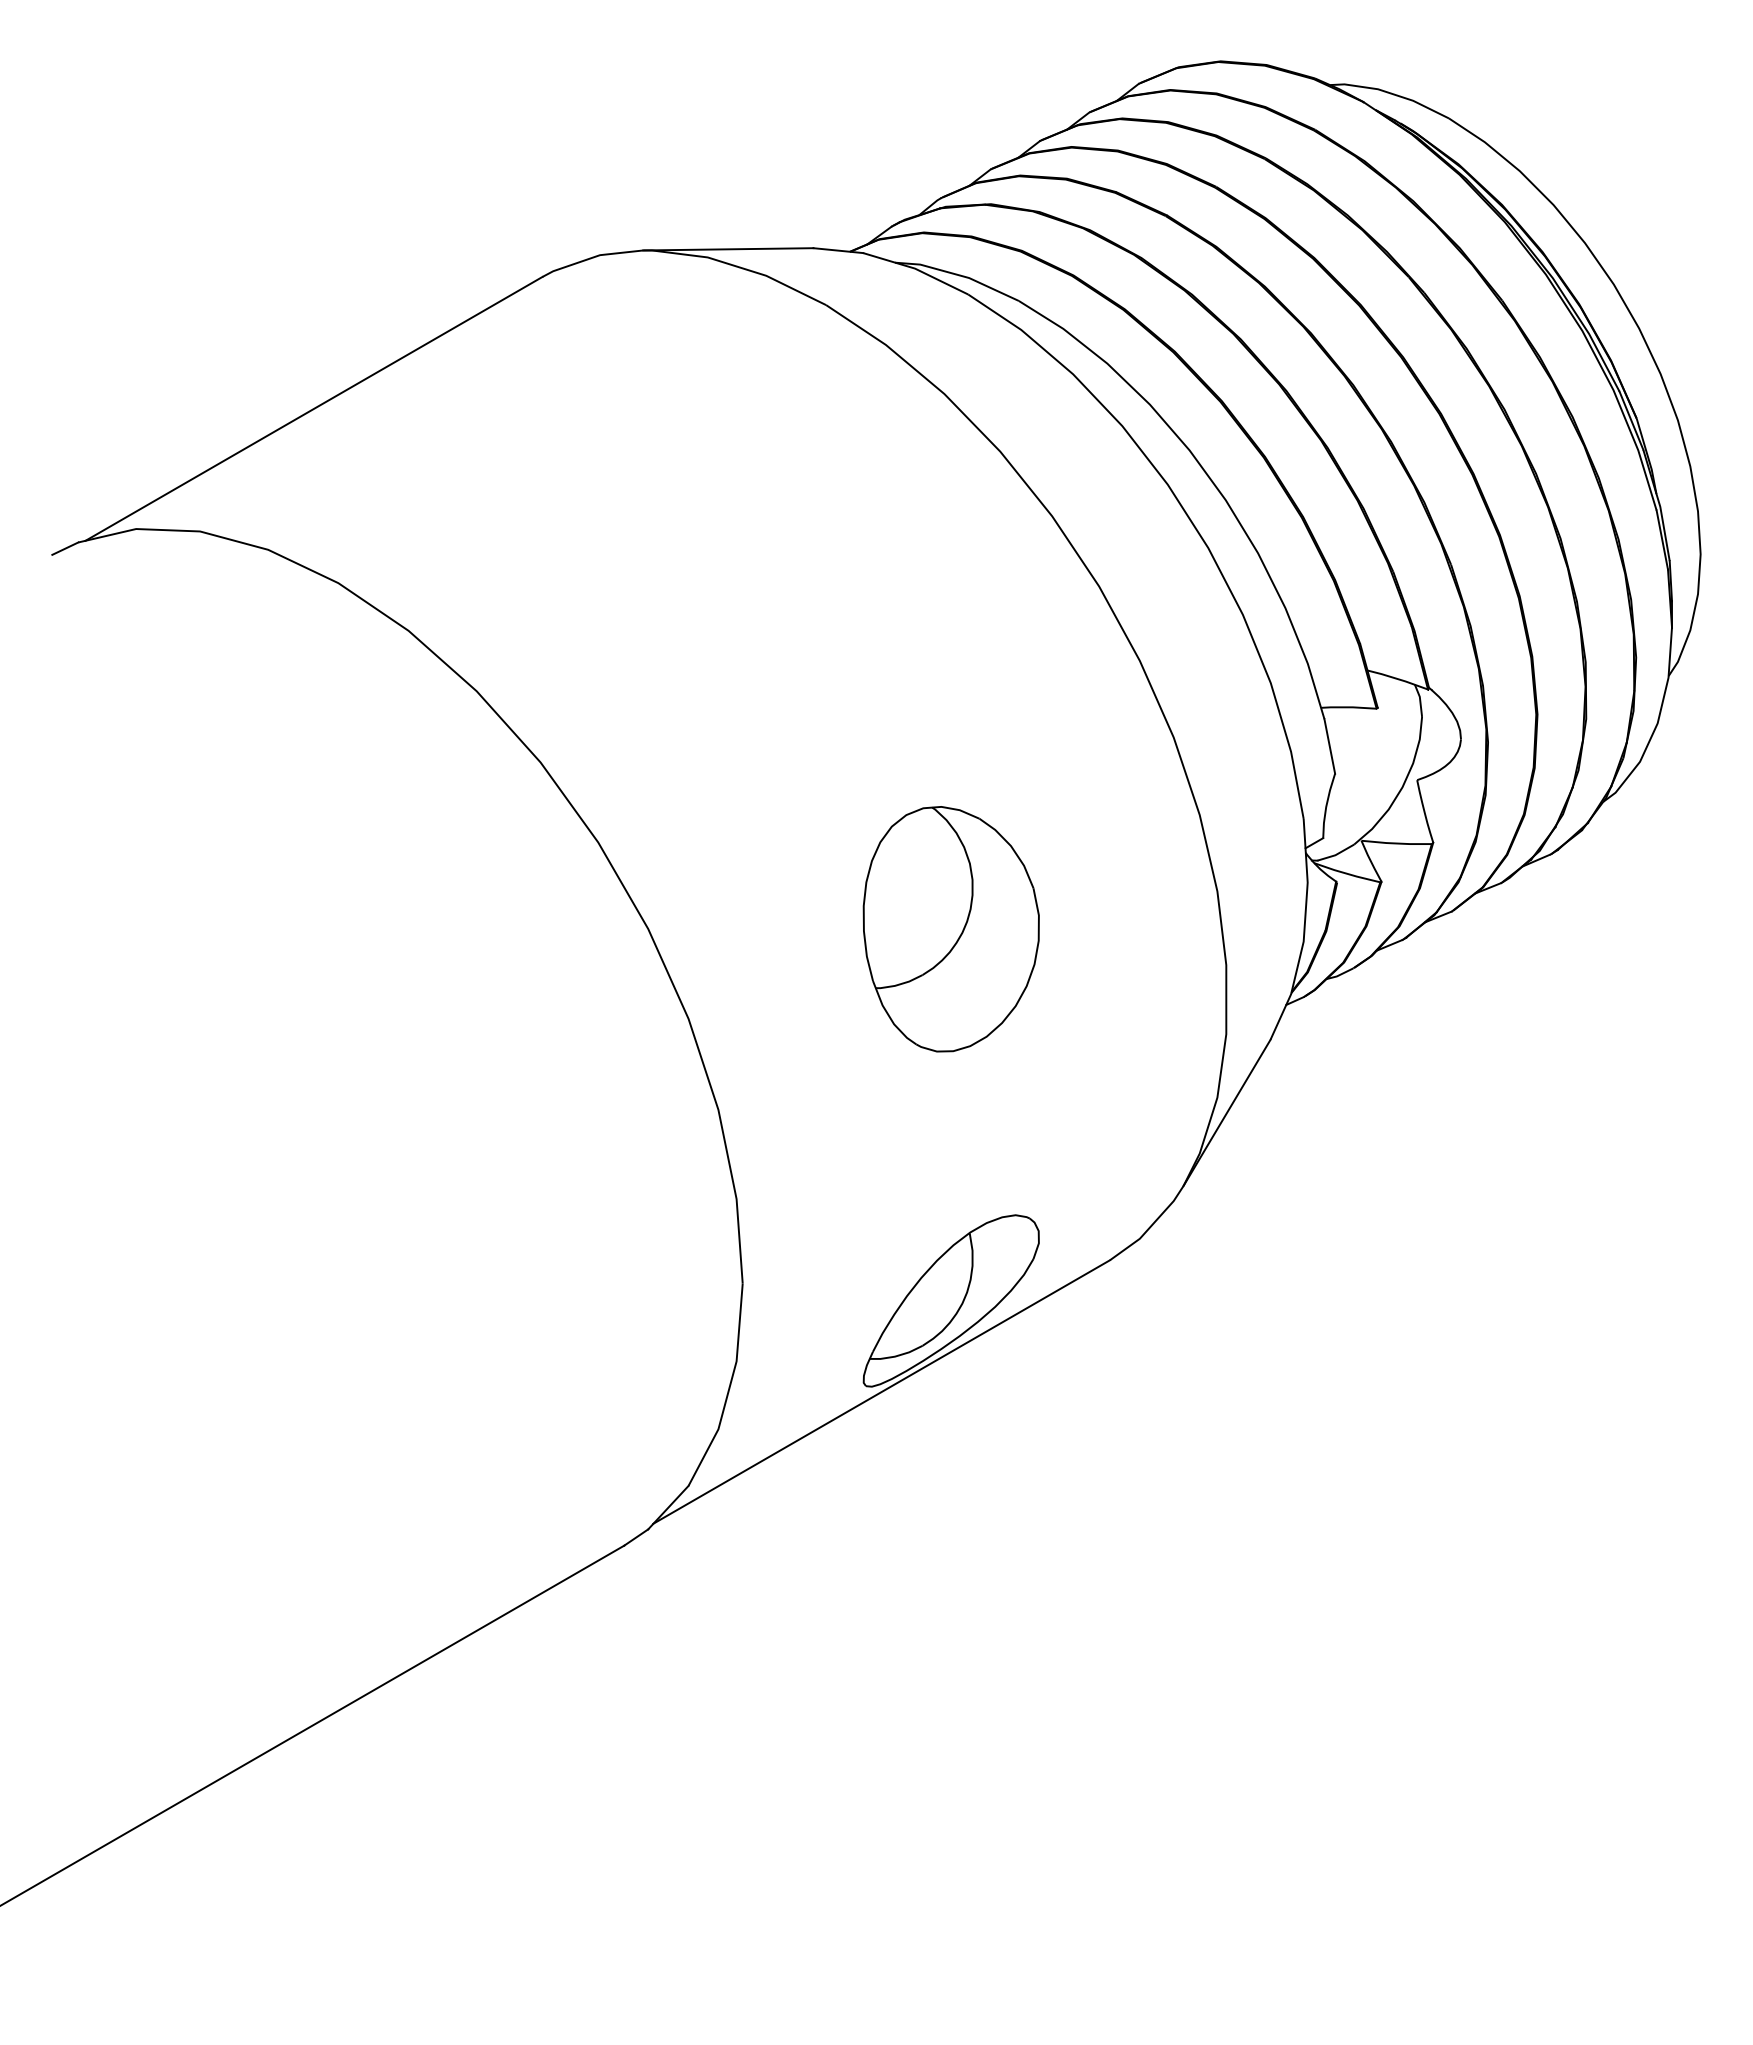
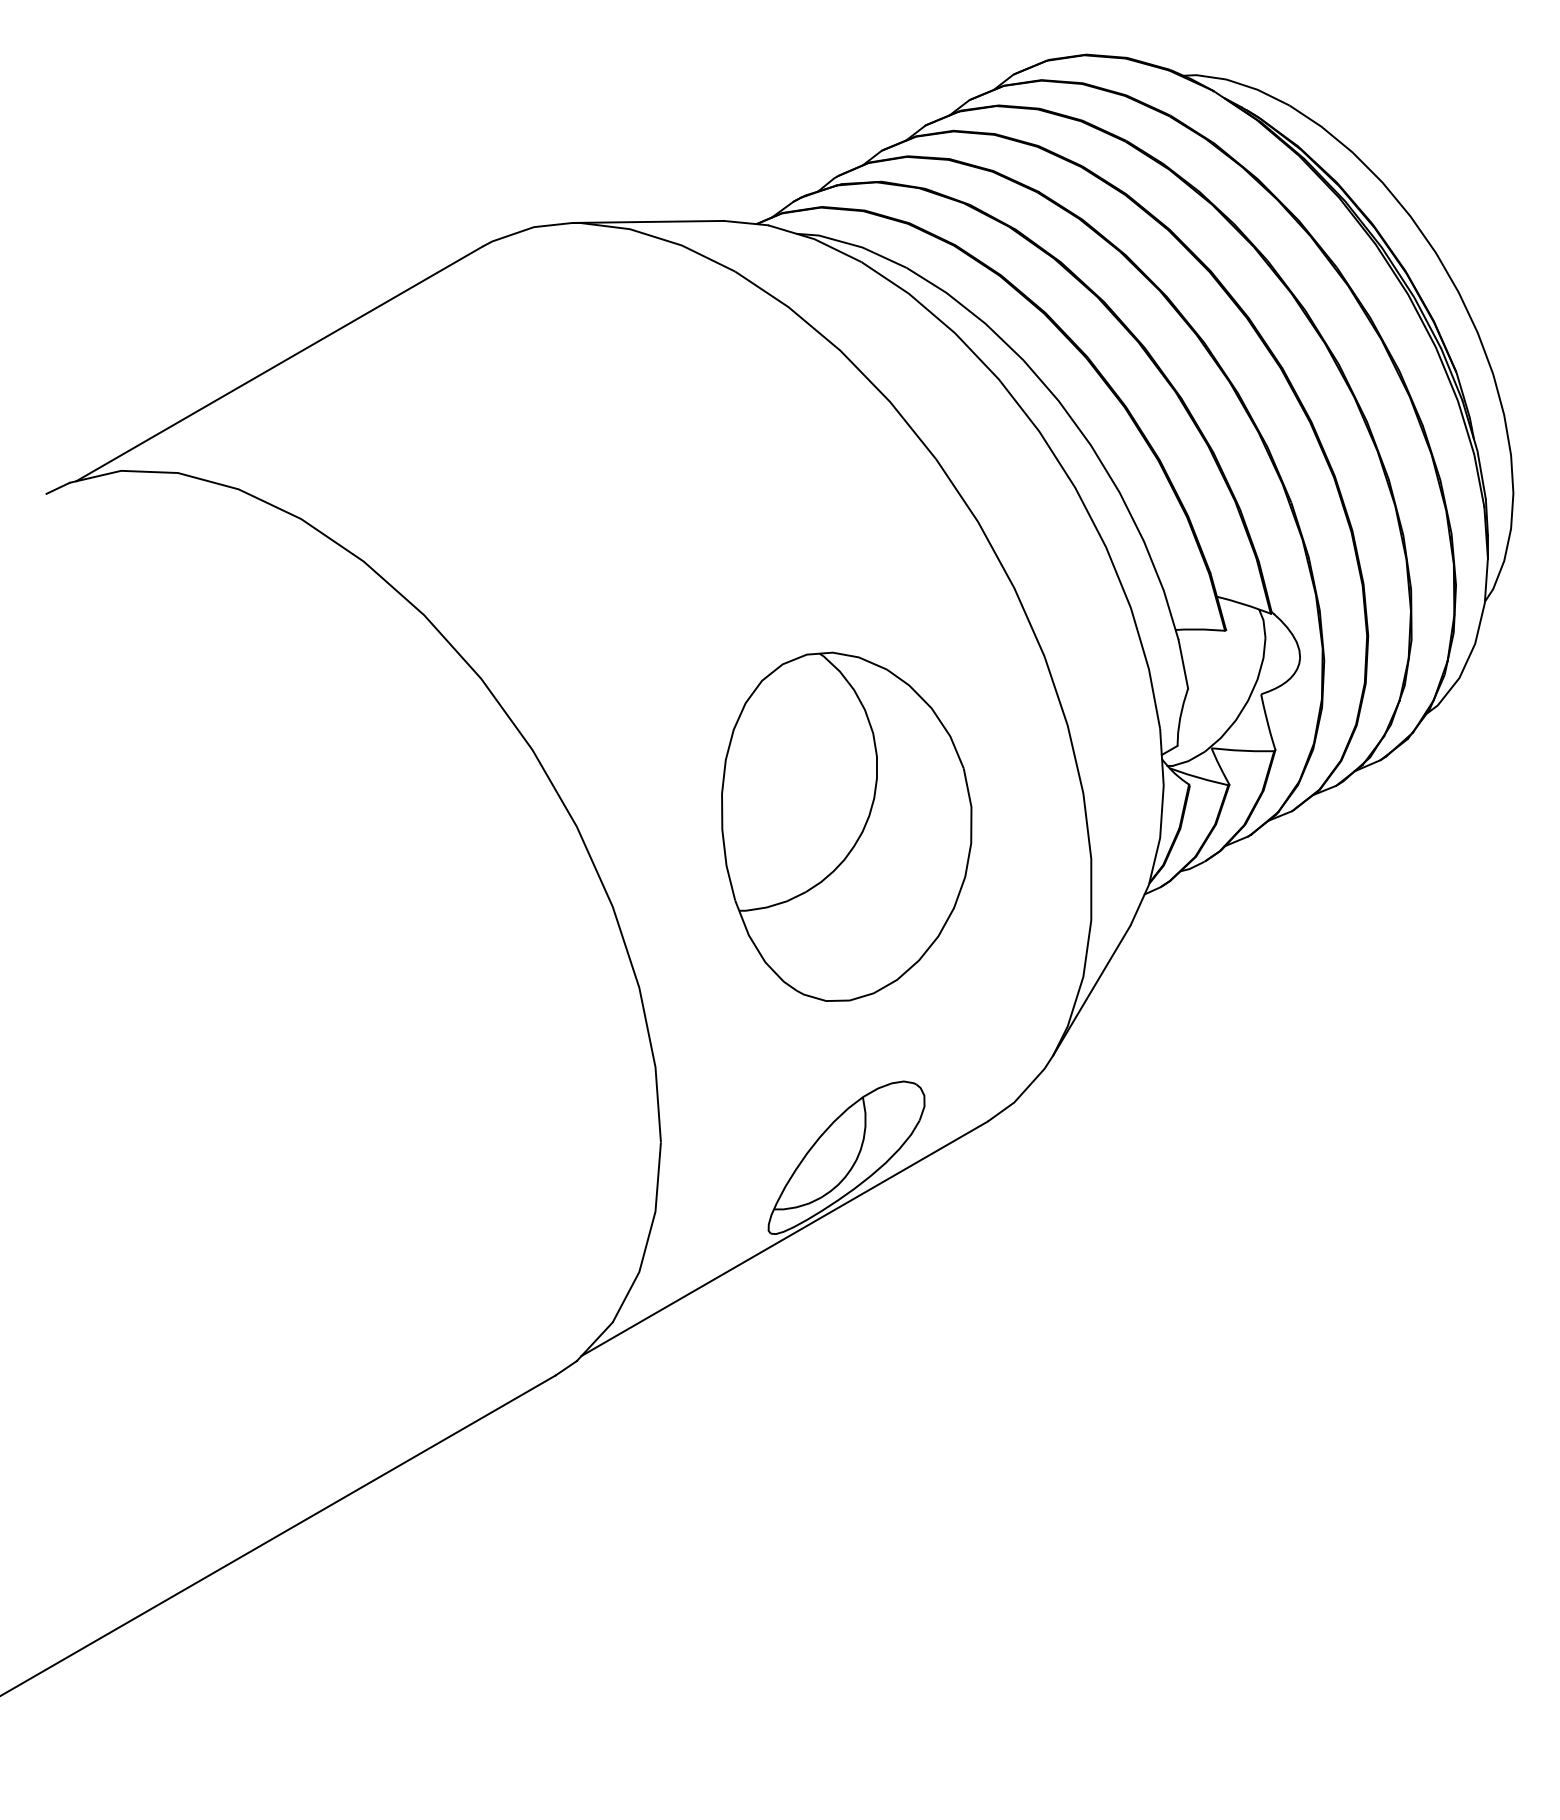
part: (950, 929) -> (845, 827), size x1.6

